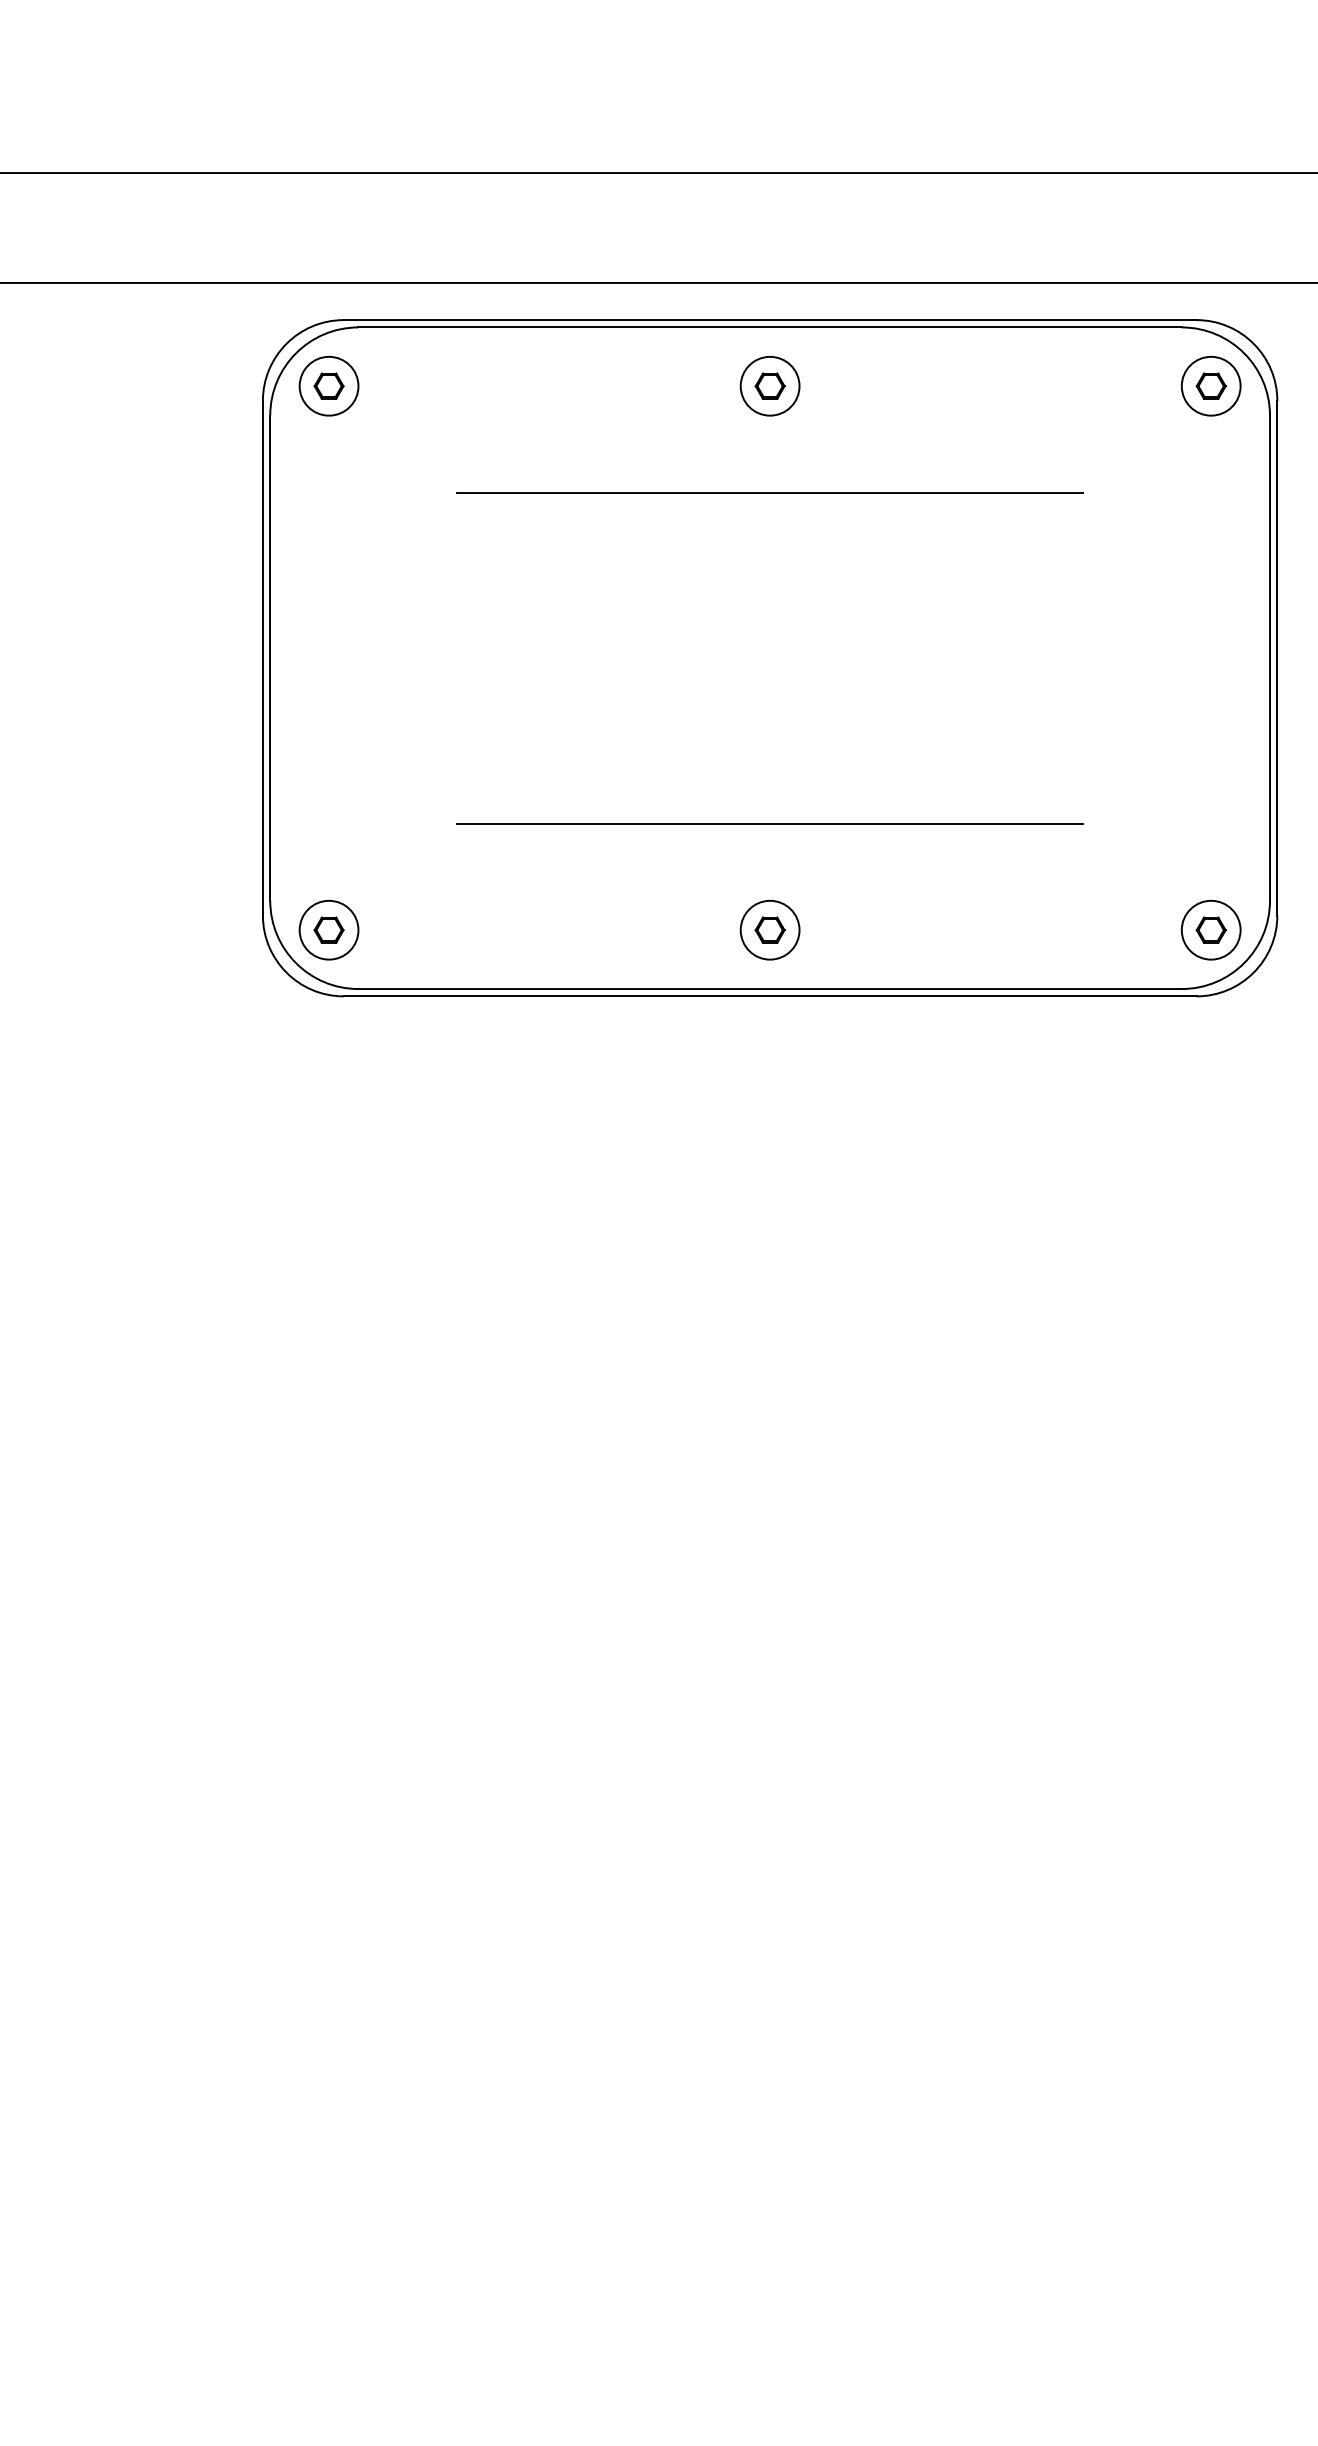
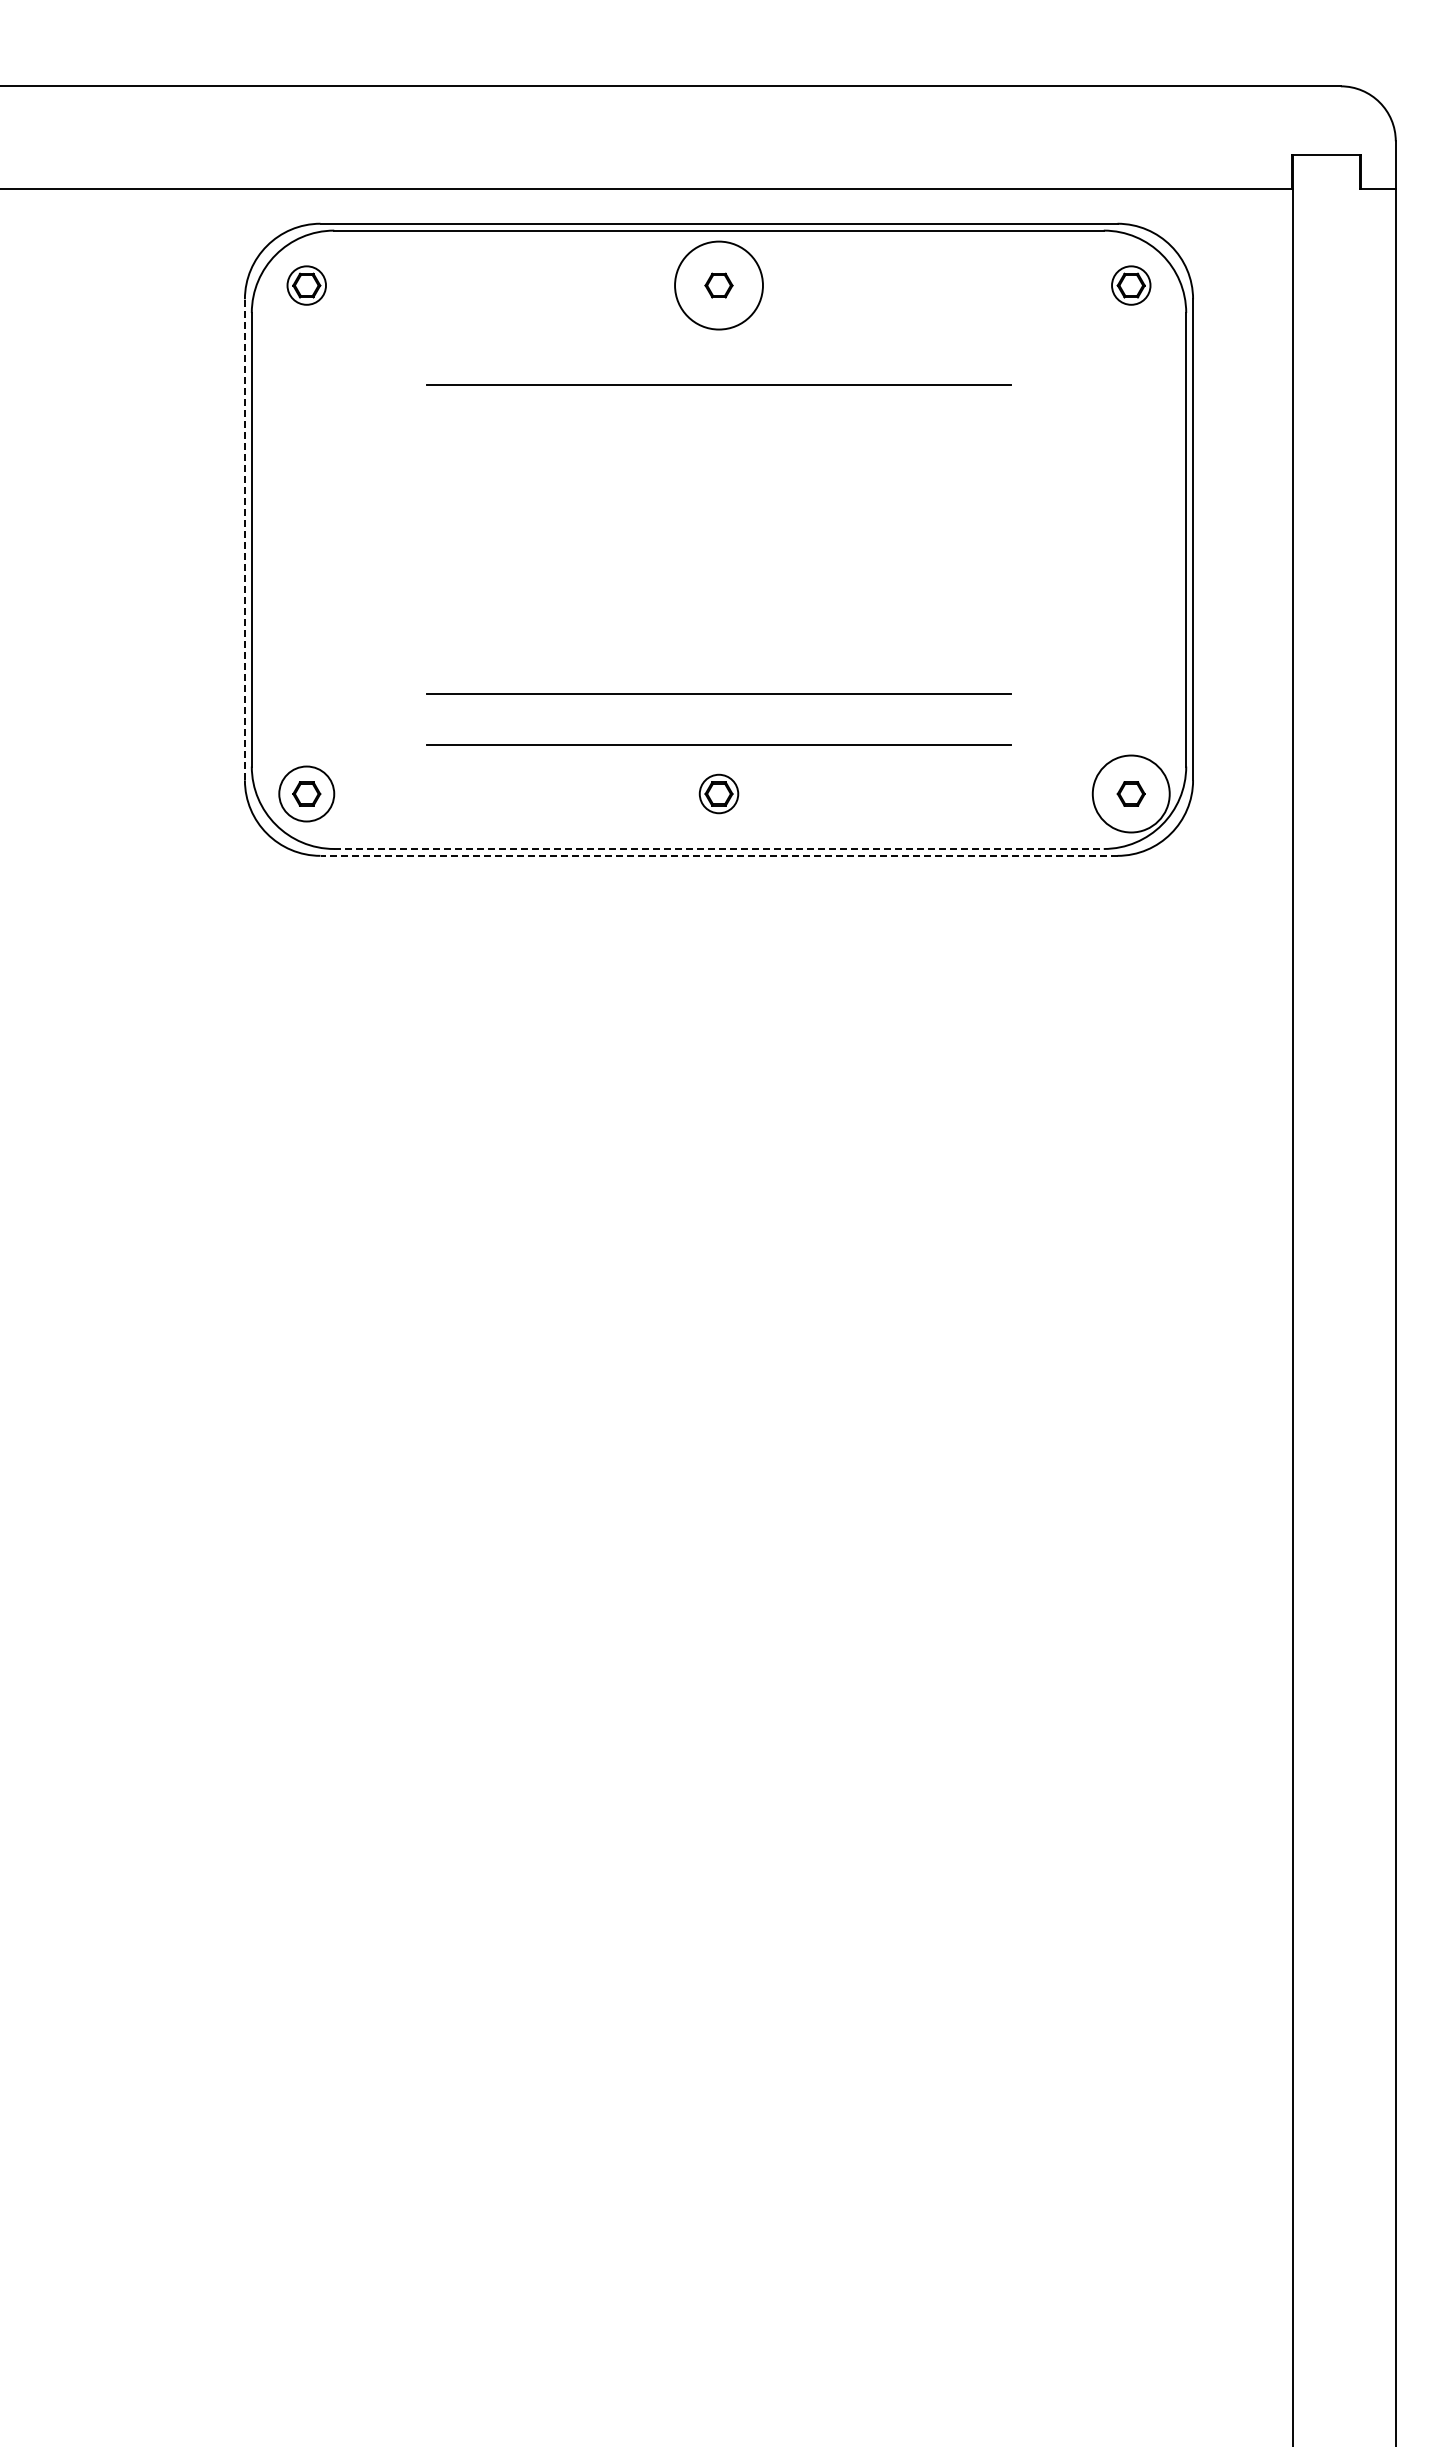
circle: (328, 386) -> (306, 285), size x0.7
circle: (769, 386) -> (718, 285), size x1.6
circle: (1210, 386) -> (1130, 285), size x0.7
line: (262, 657) -> (244, 539), solid -> dashed
line: (769, 877) -> (718, 744), added
circle: (769, 929) -> (718, 793), size x0.7
circle: (1210, 929) -> (1130, 793), size x1.4
line: (770, 988) -> (719, 848), solid -> dashed
line: (770, 995) -> (719, 855), solid -> dashed

